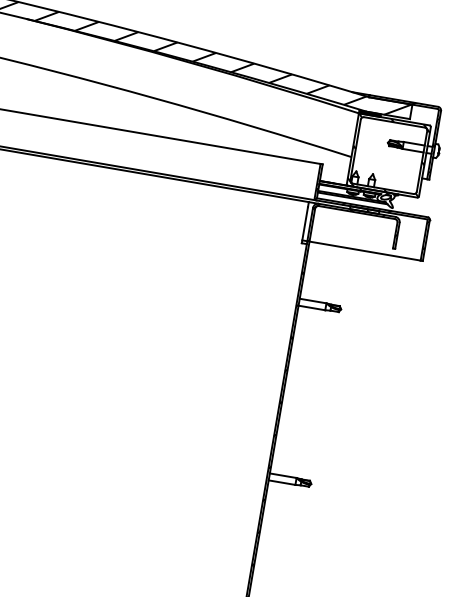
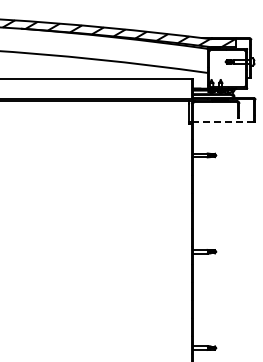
line: (364, 251) -> (223, 122), solid -> dashed

